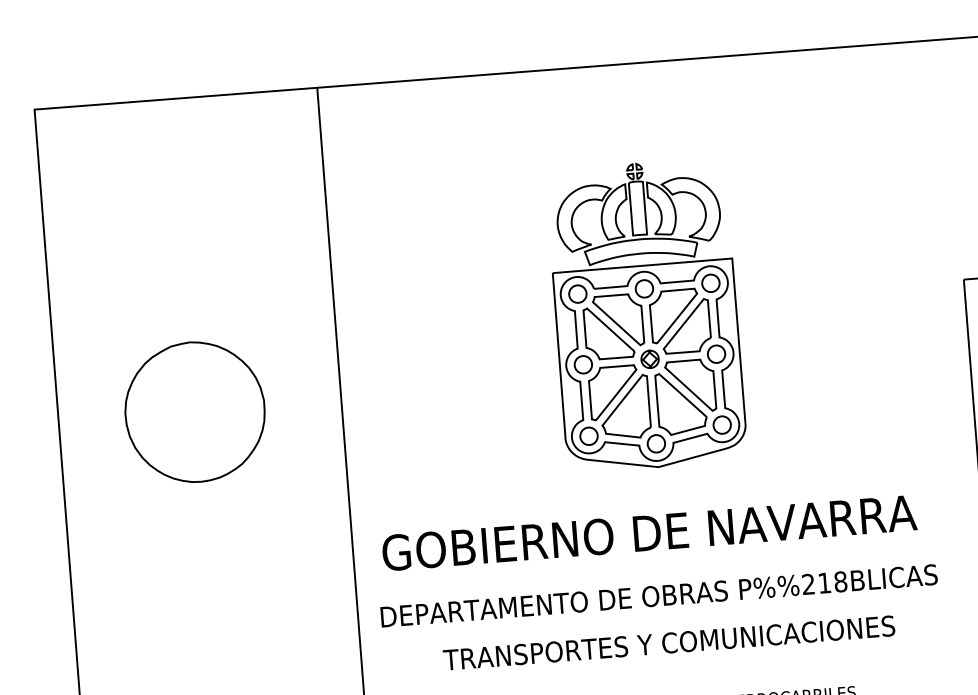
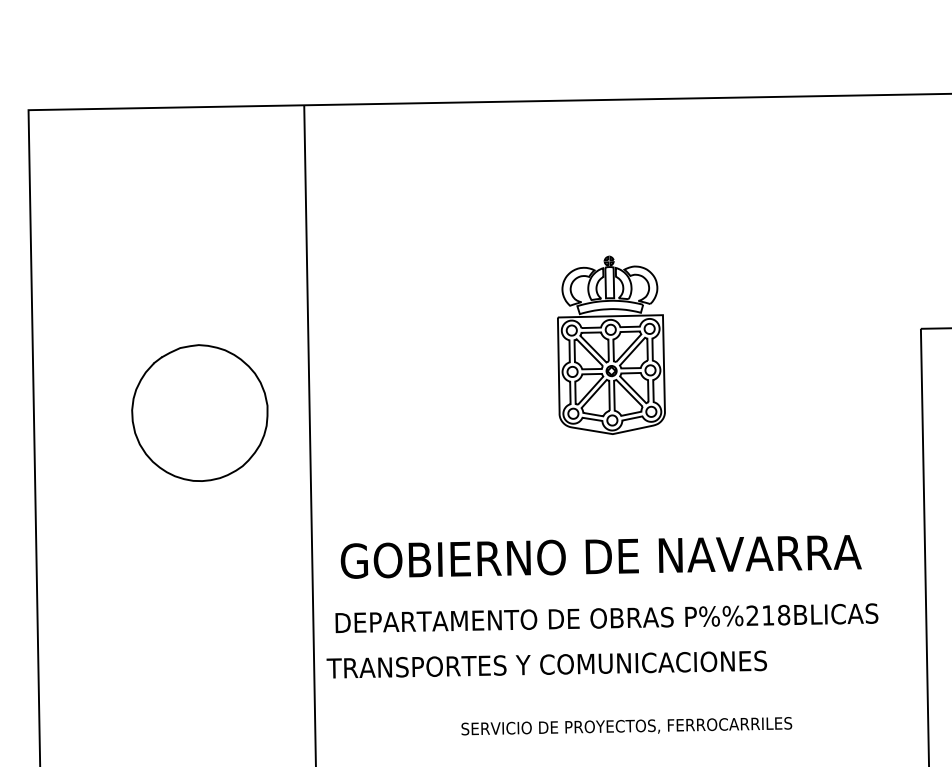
part: (647, 315) -> (611, 345), size x0.6
part: (194, 411) -> (199, 412), moved
text: (668, 642) -> (546, 664), moved

